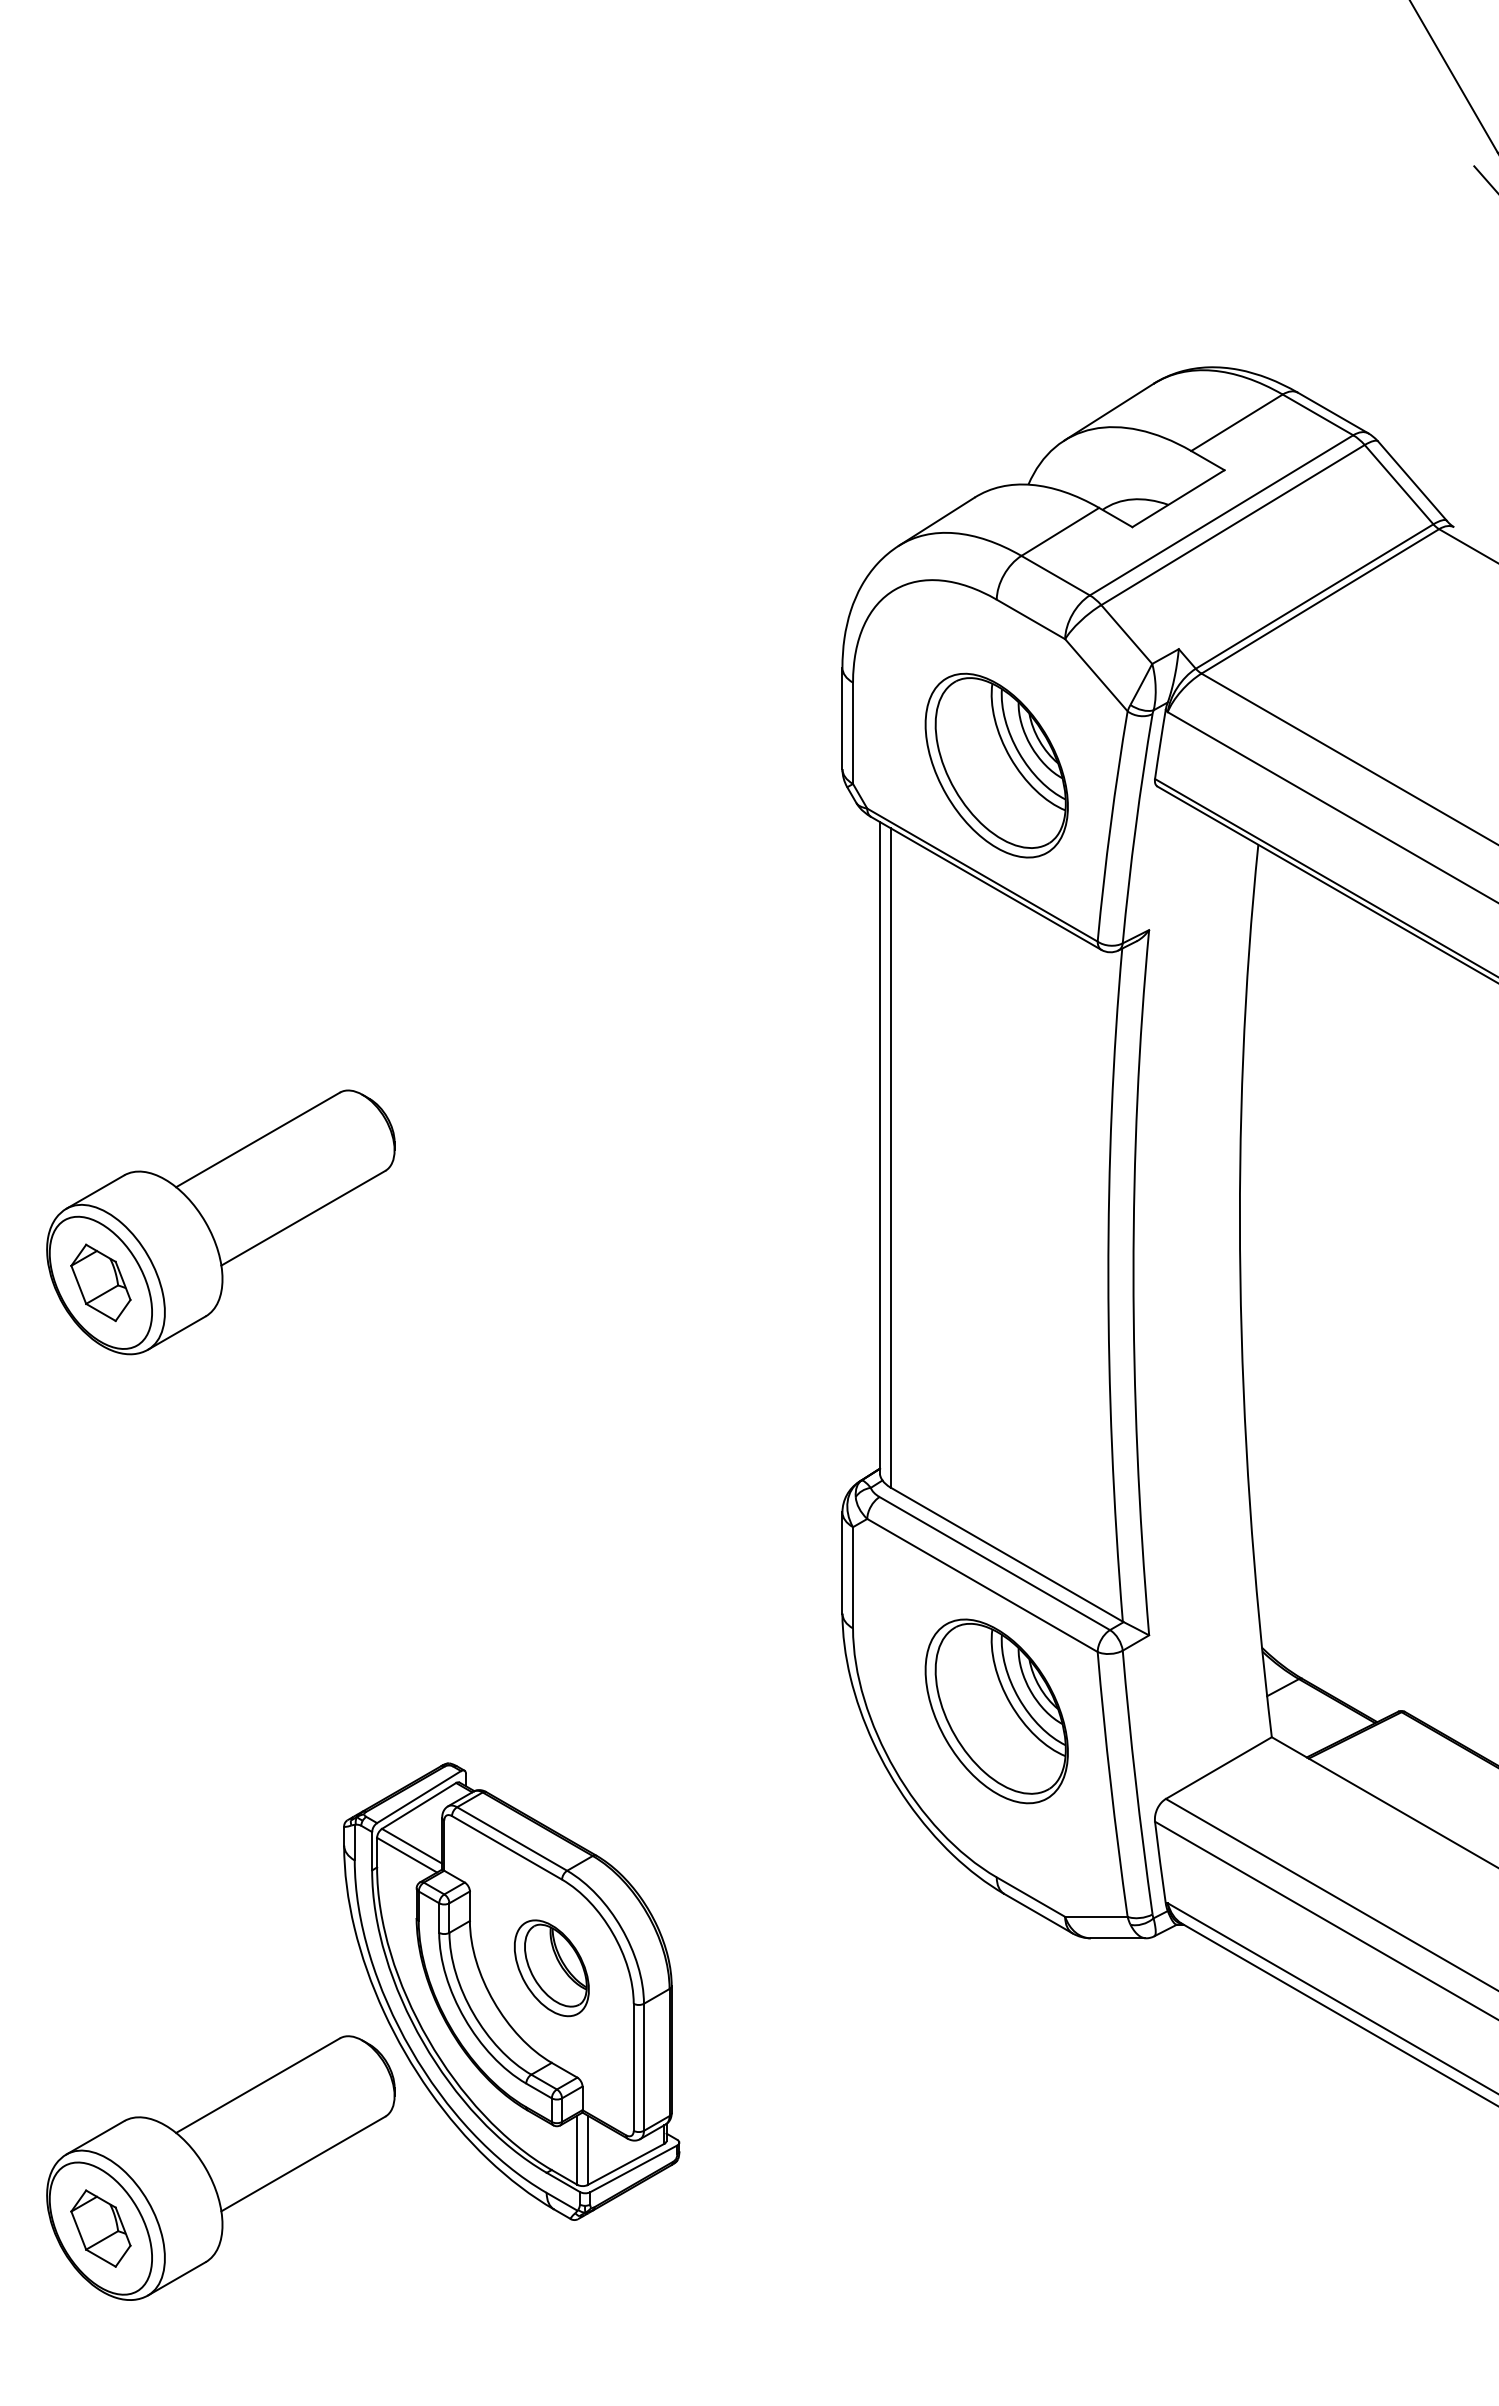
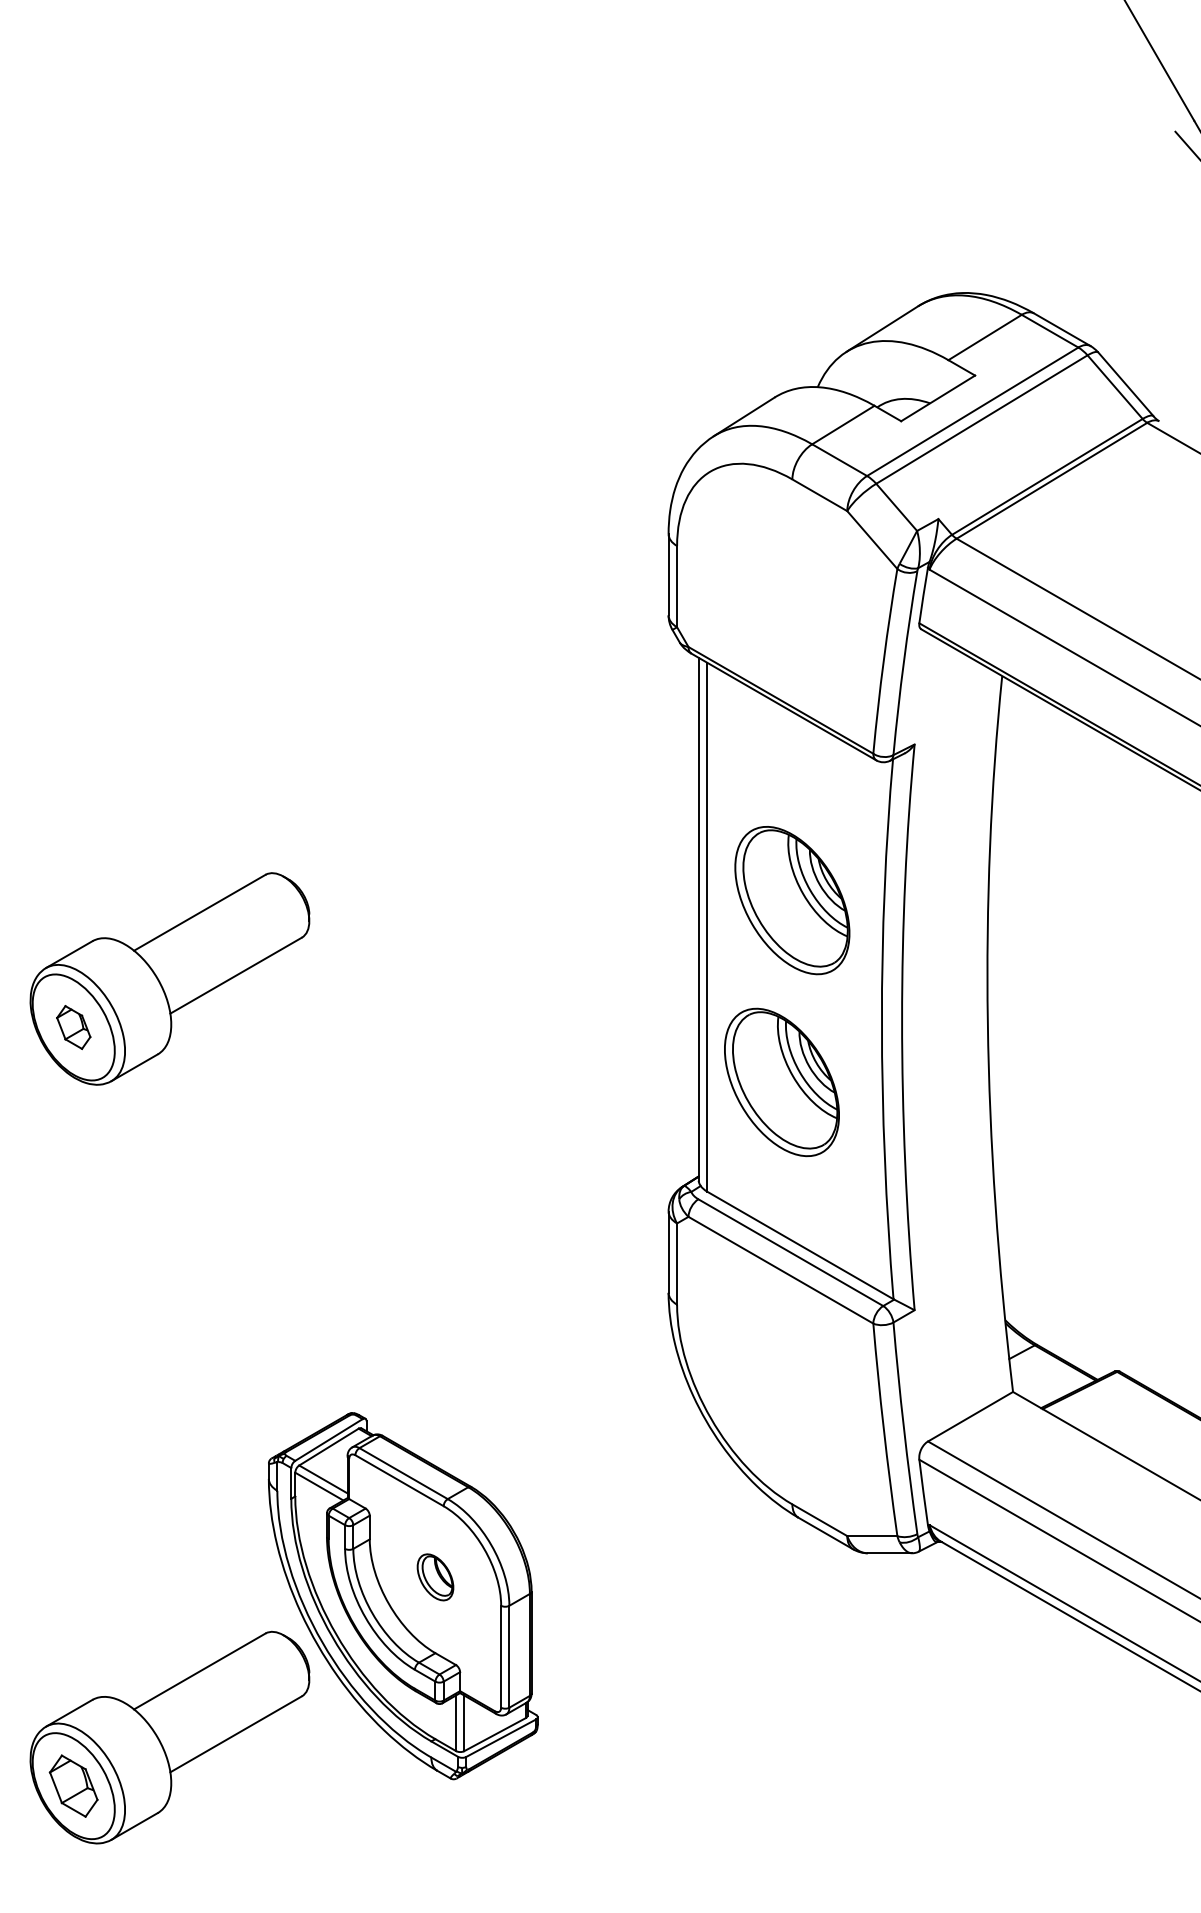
part: (996, 765) -> (792, 900), moved
part: (100, 1282) -> (73, 1027), size x0.7
part: (996, 1711) -> (781, 1082), moved
part: (551, 1968) -> (435, 1577), size x0.6

